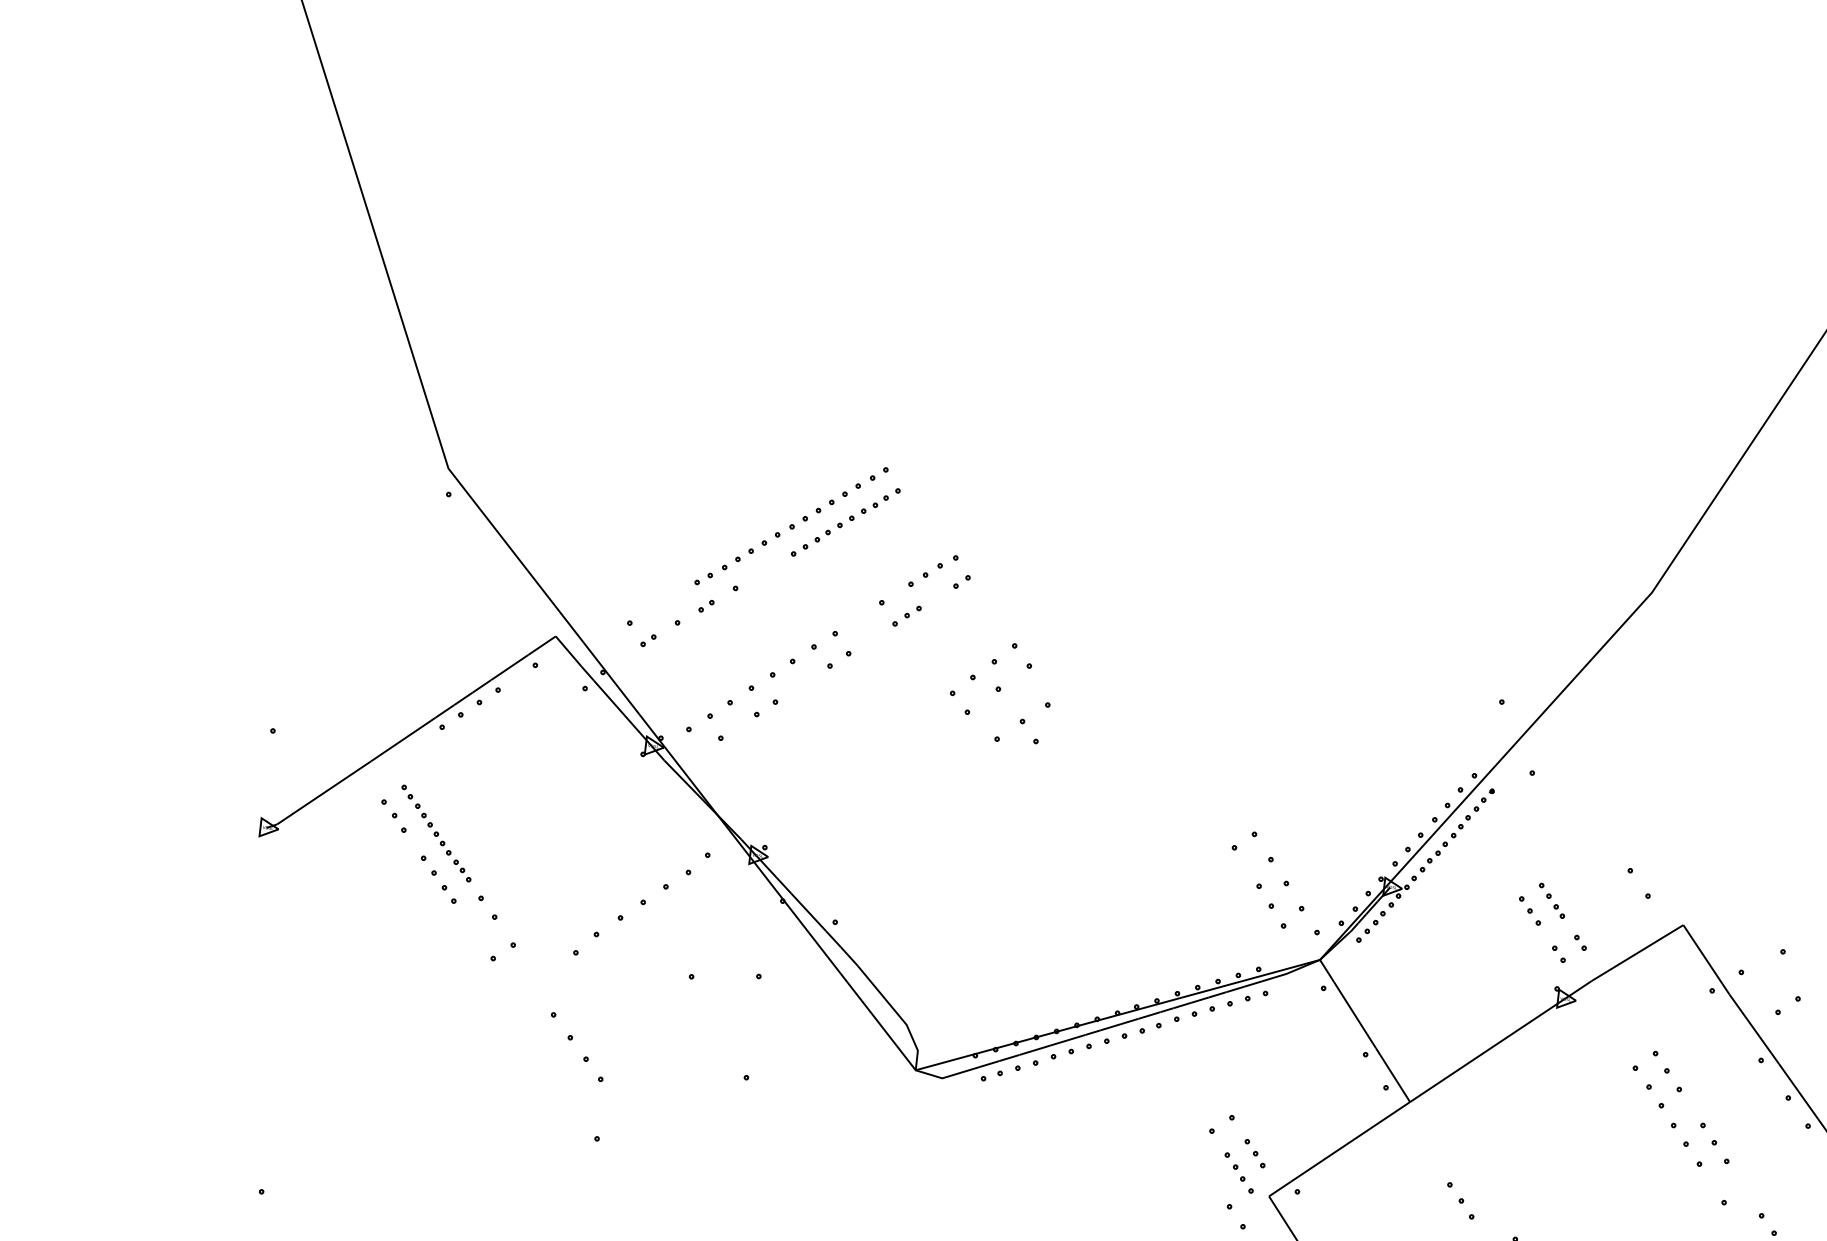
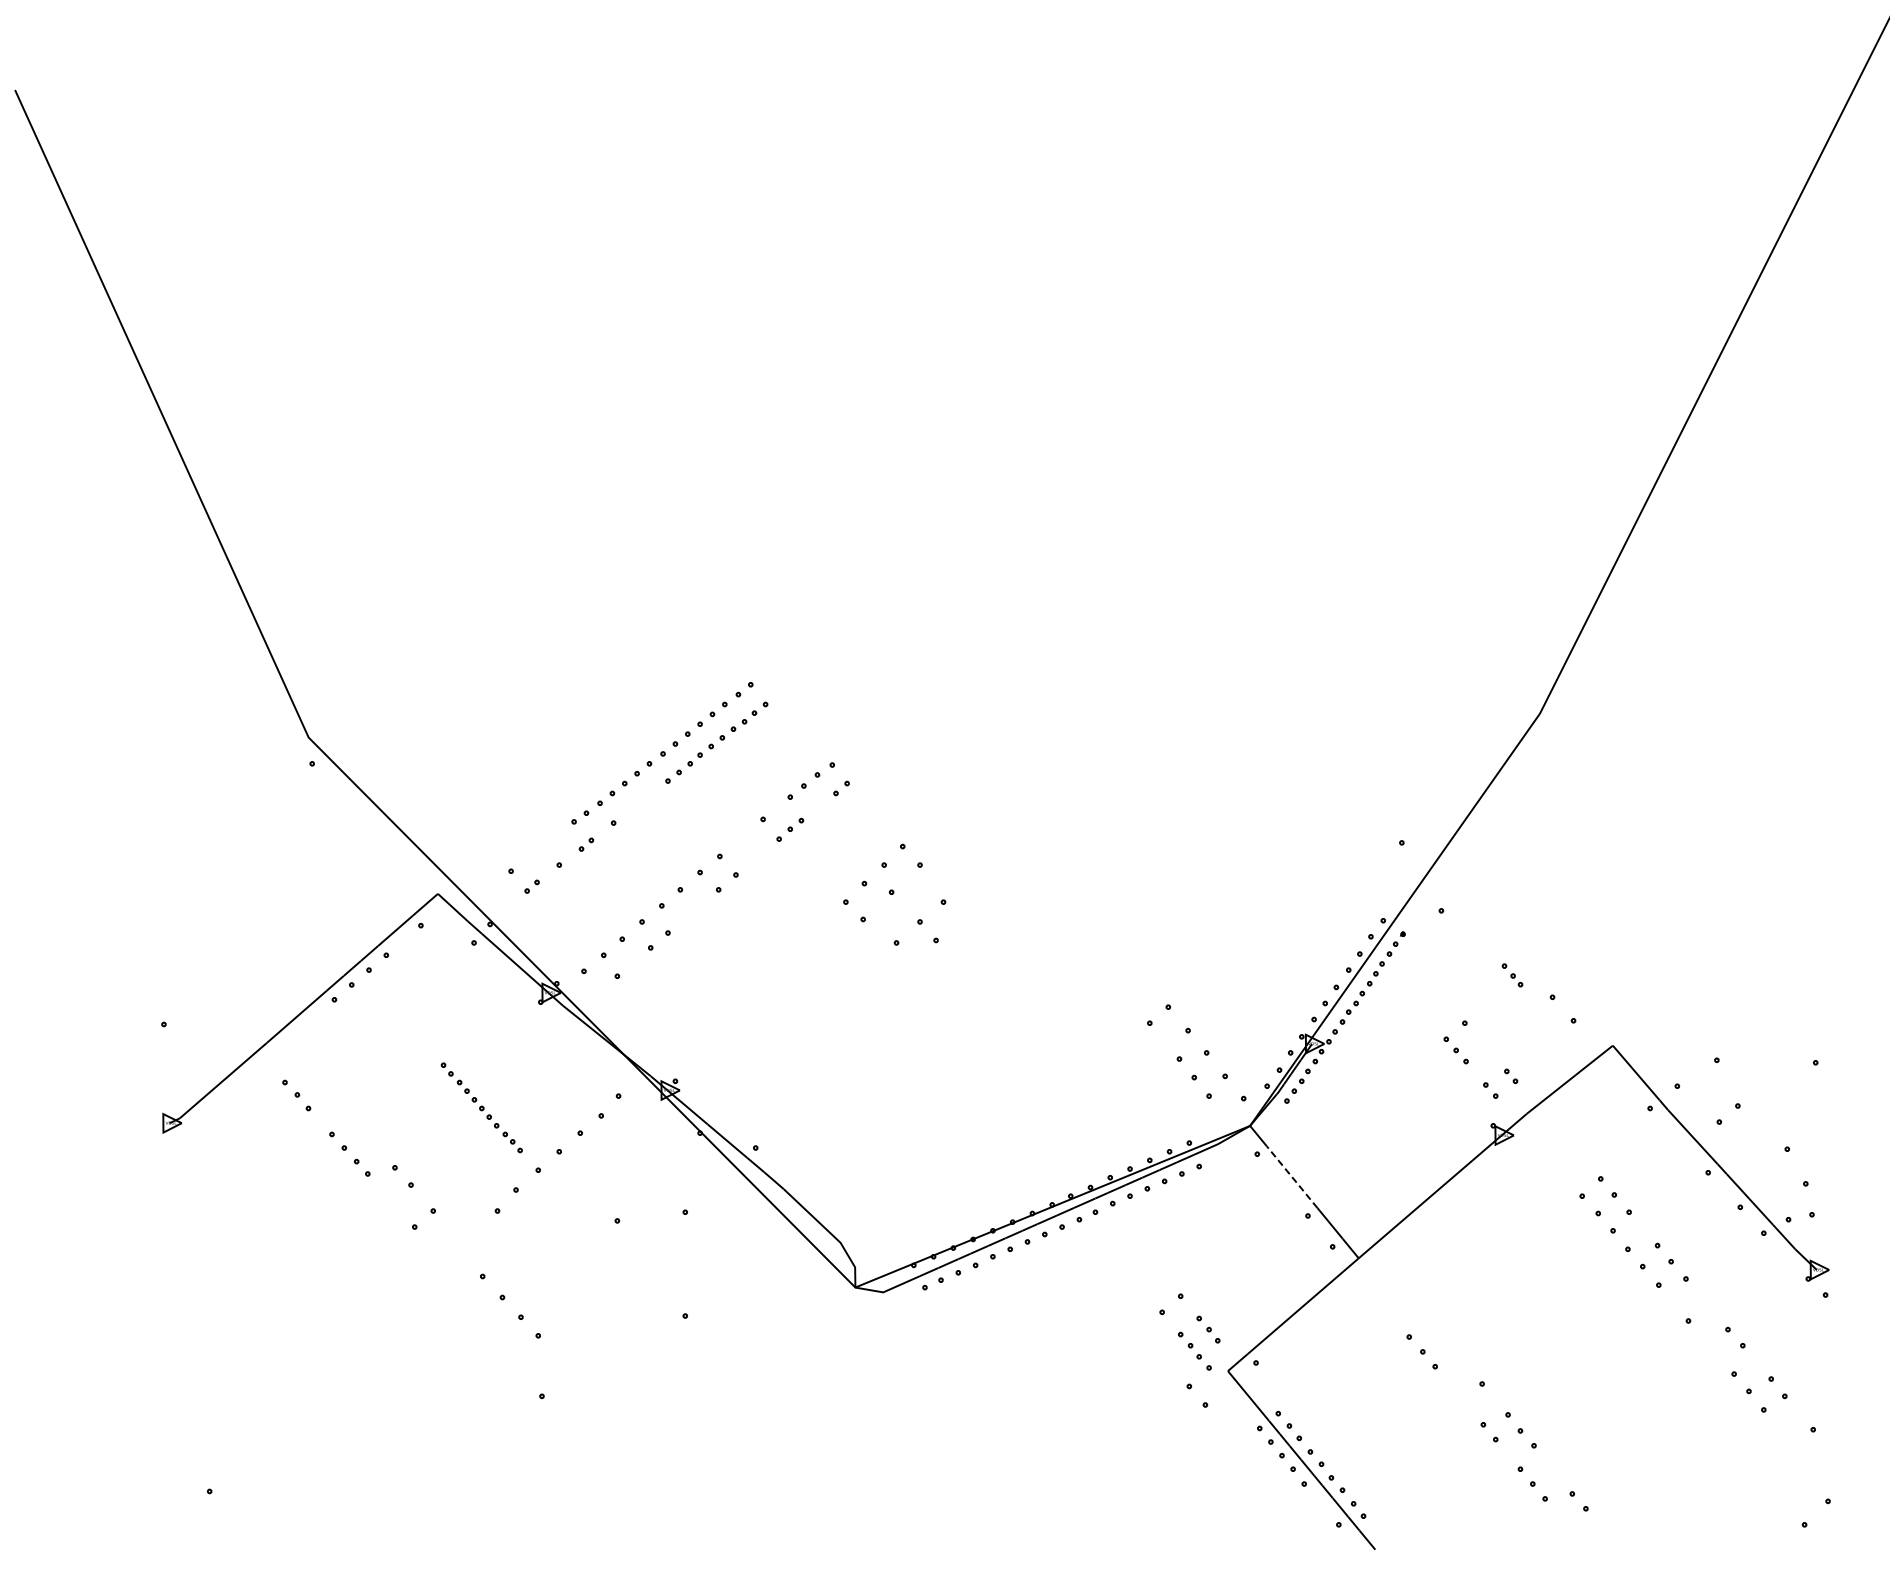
part: (436, 833) -> (481, 1107), moved
part: (1555, 906) -> (1512, 975), moved
line: (1355, 1015) -> (1292, 1177), solid -> dashed

